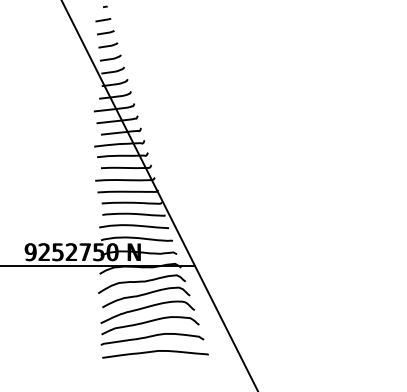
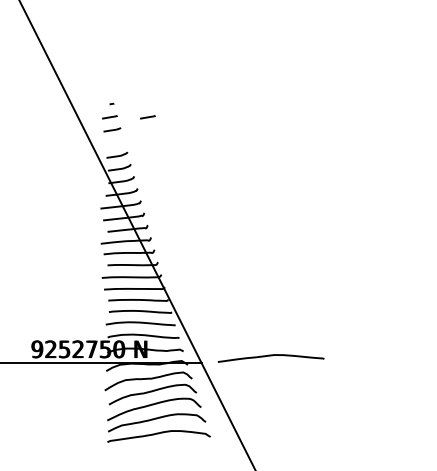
line: (140, 20) -> (147, 117), added
line: (107, 45) -> (114, 142), removed
curve: (154, 352) -> (270, 356), moved

